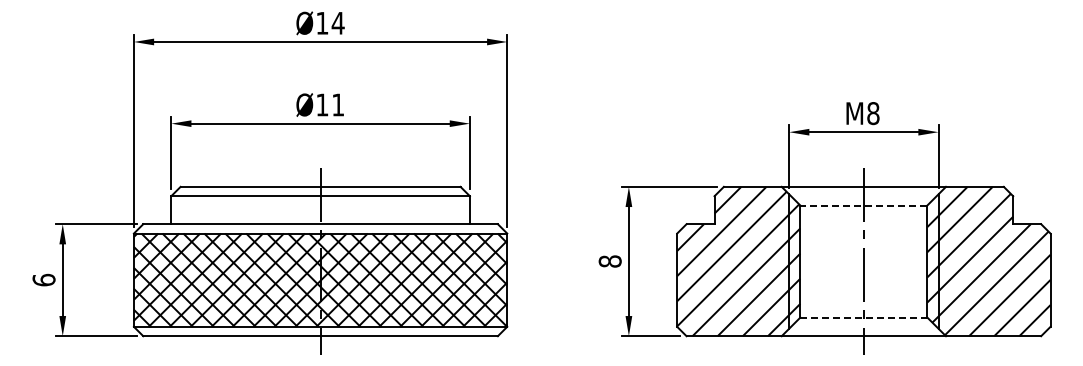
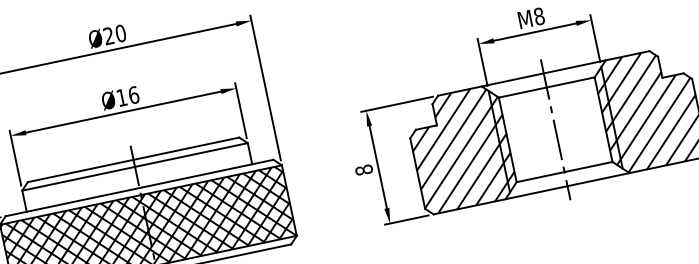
text: (330, 22) -> (114, 34), Ø14 -> Ø20
text: (338, 104) -> (133, 94), Ø11 -> Ø16
line: (863, 205) -> (546, 87), dashed -> solid
line: (864, 317) -> (565, 171), dashed -> solid

